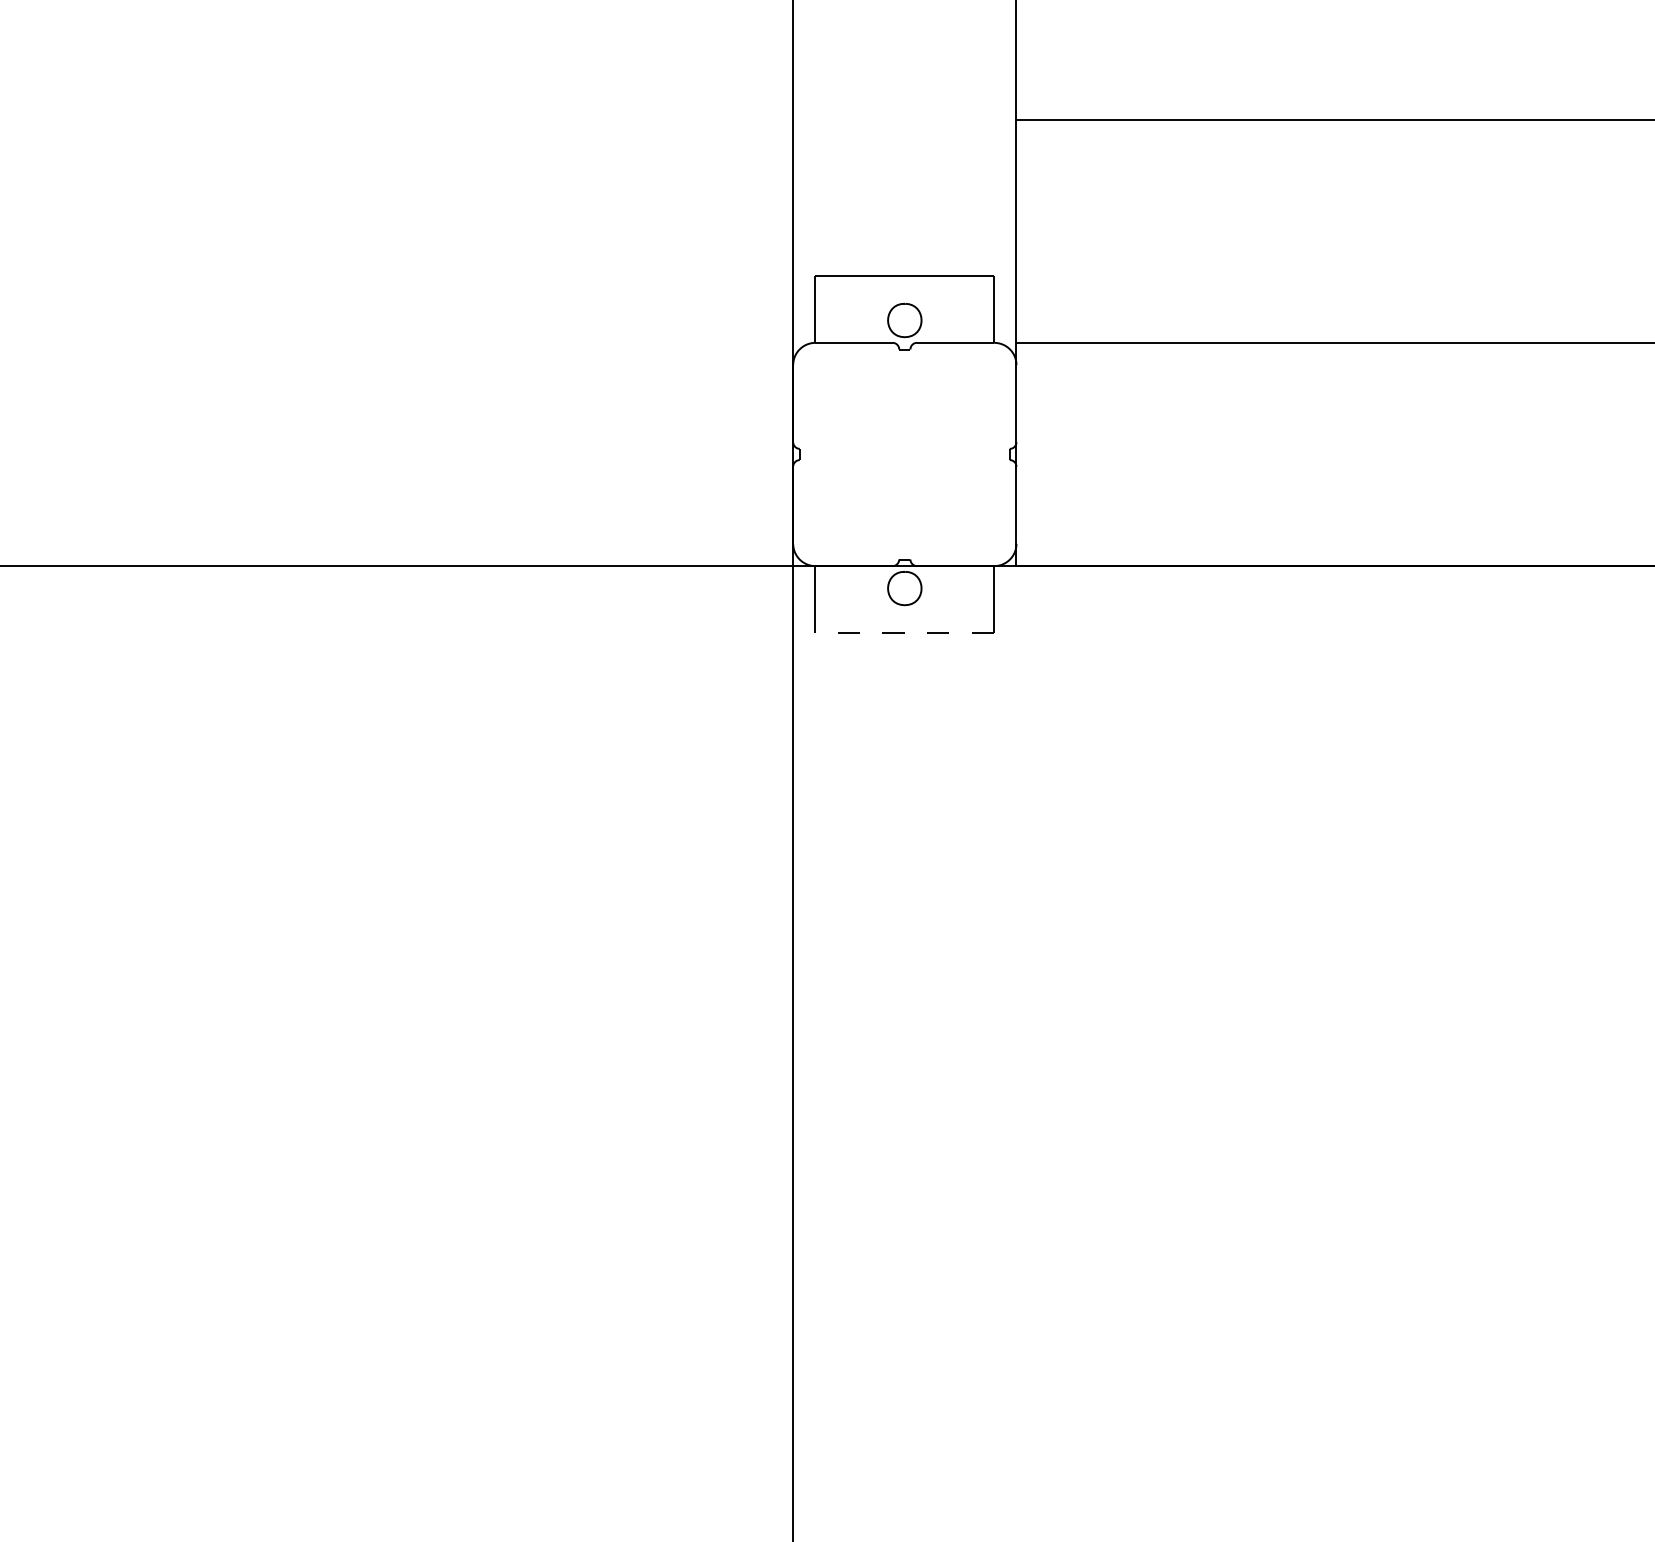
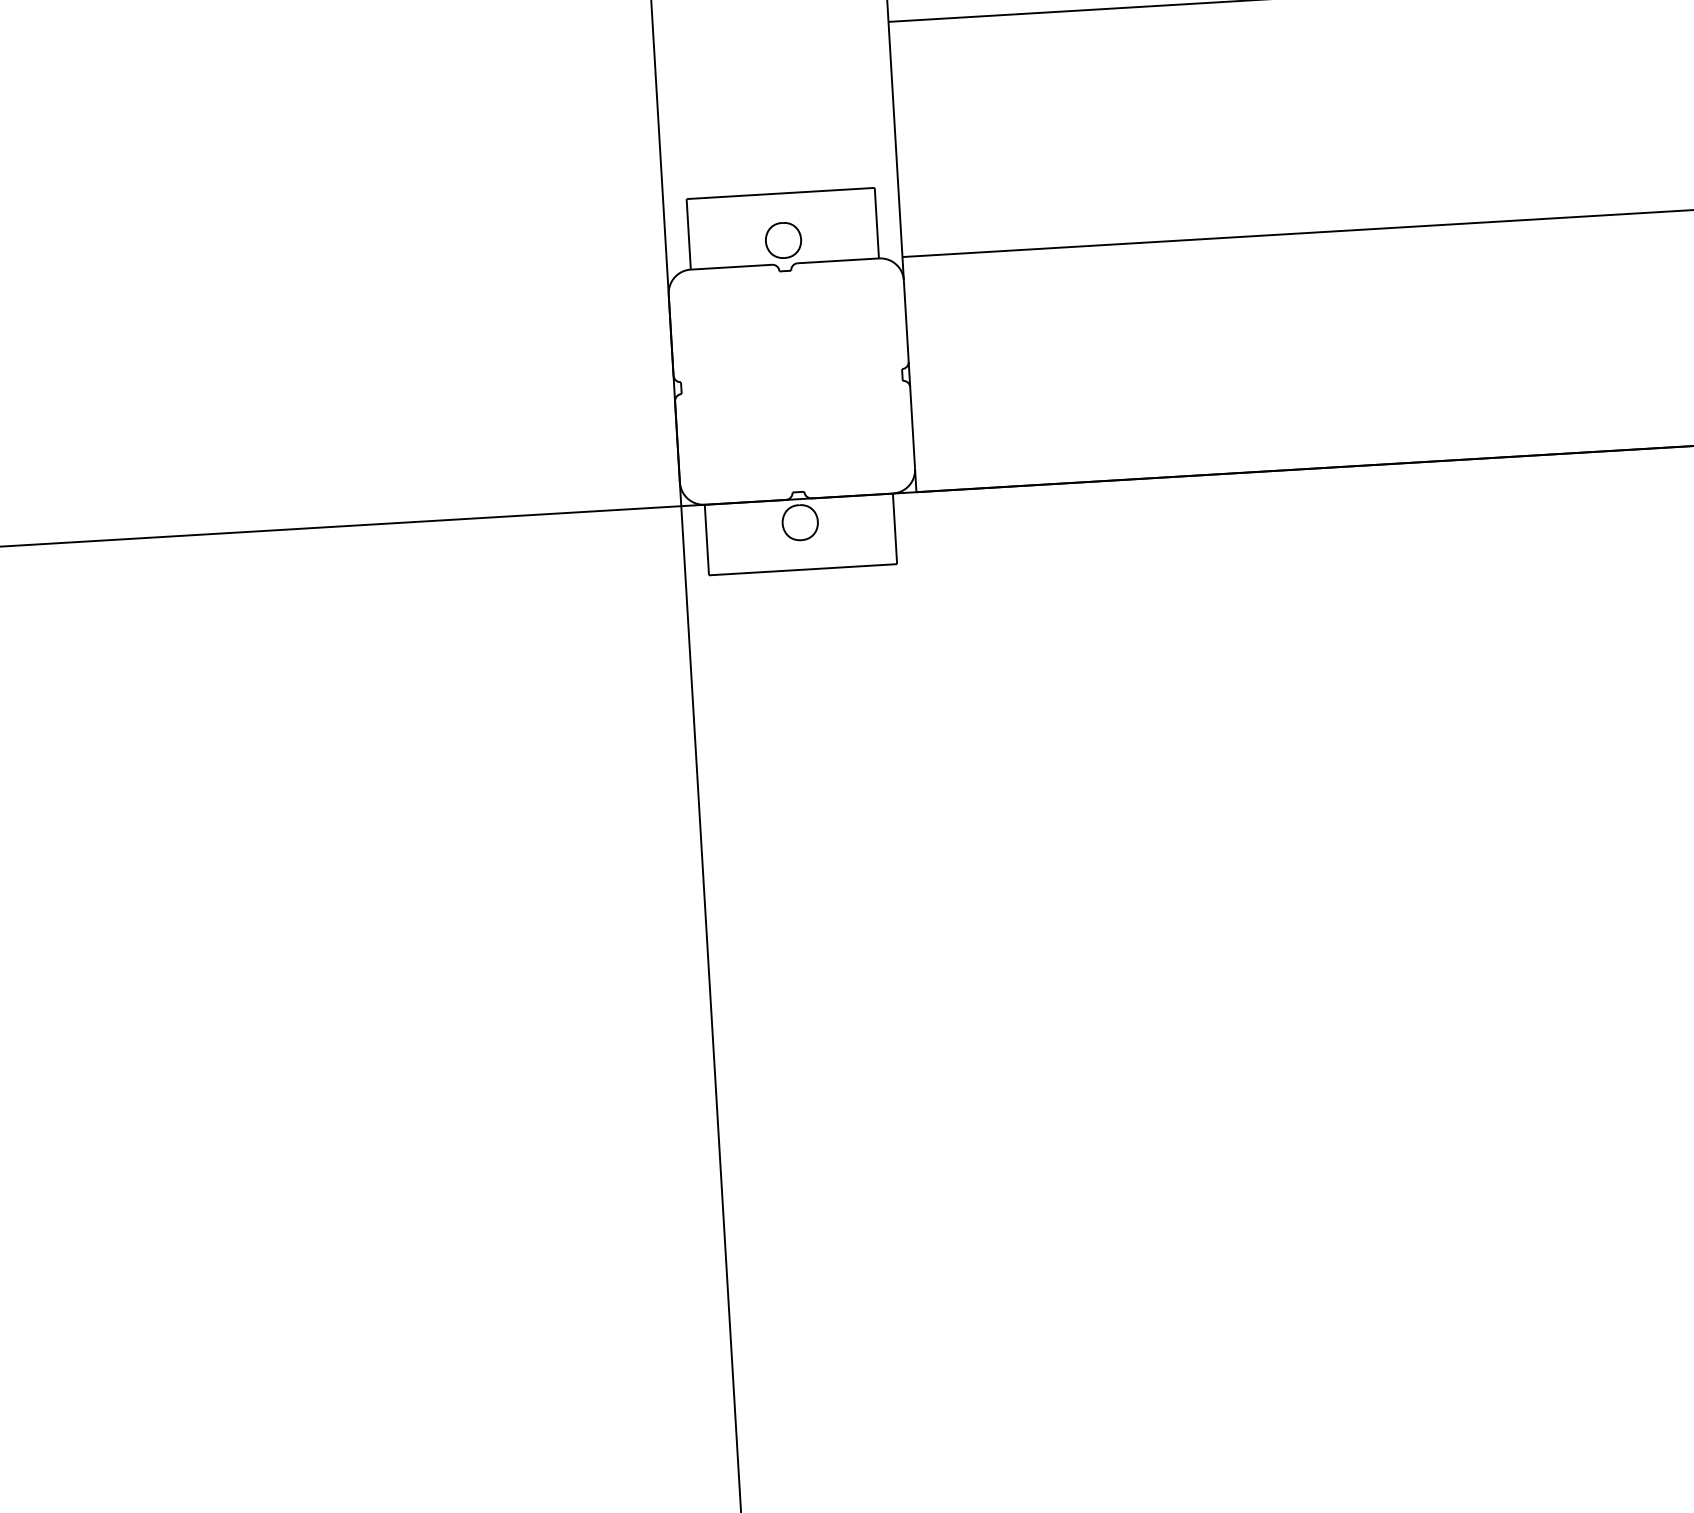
line: (904, 633) -> (802, 570), dashed -> solid

